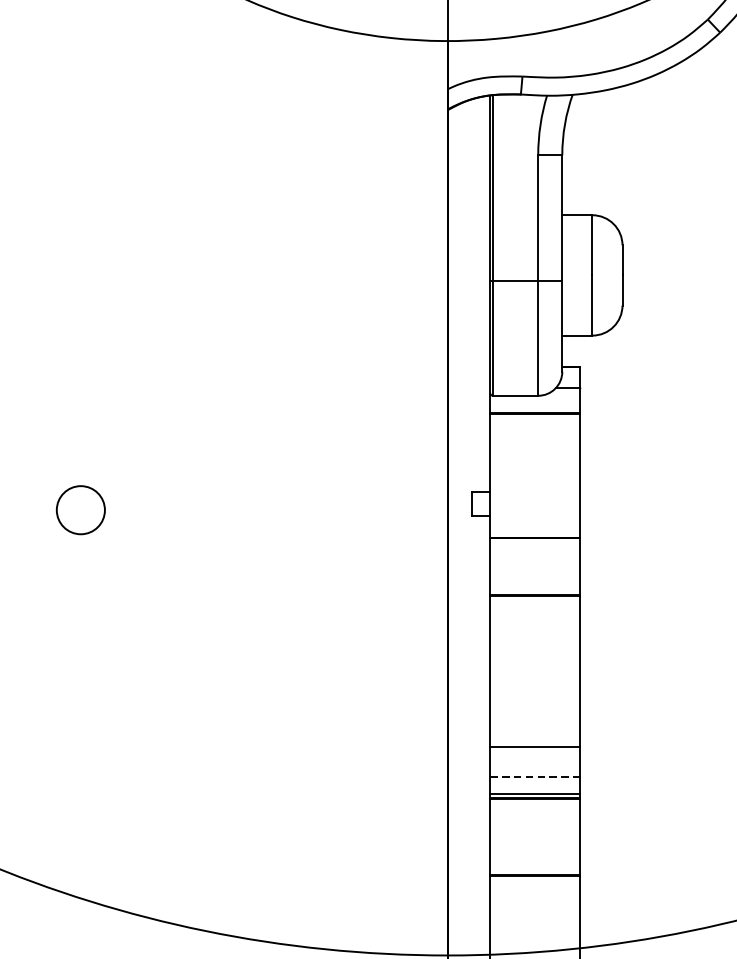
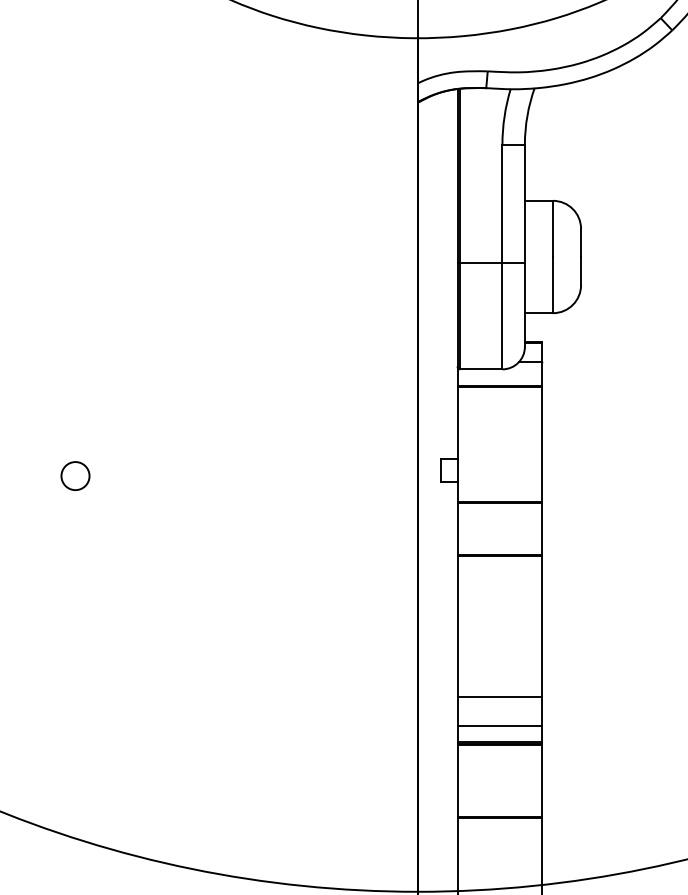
circle: (80, 509) -> (75, 475), size x0.62
line: (535, 777) -> (499, 725), dashed -> solid

